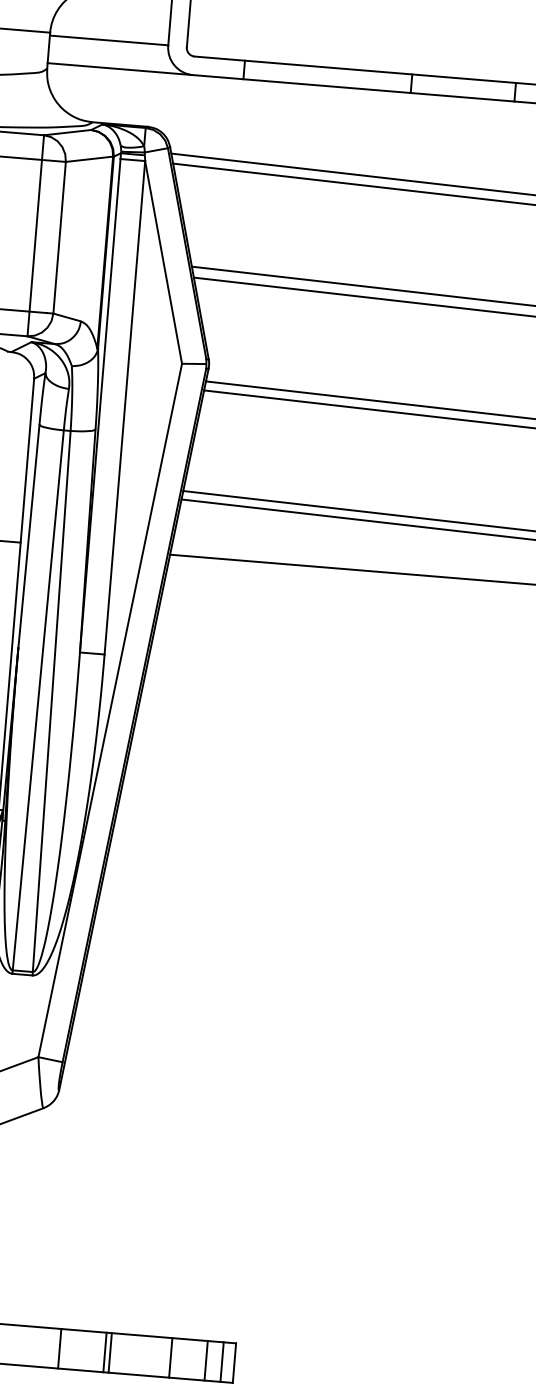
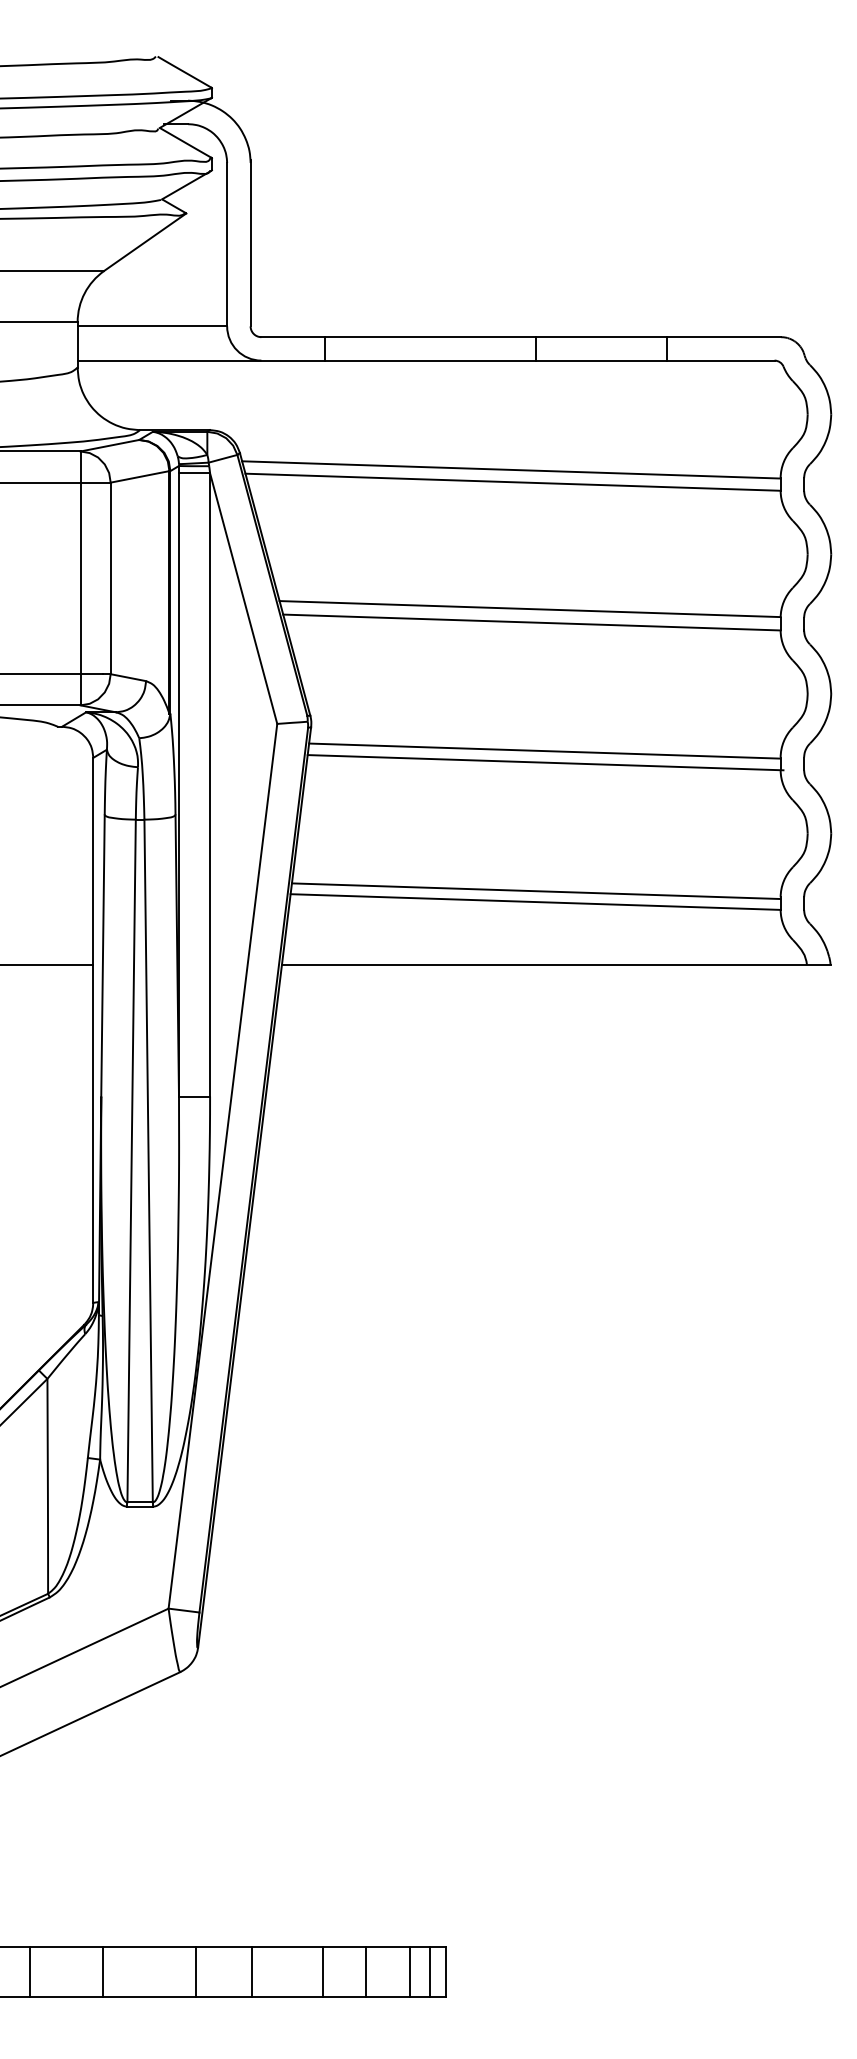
line: (59, 1348) -> (196, 1972), moved
line: (104, 1352) -> (251, 1972), moved
line: (110, 1353) -> (323, 1972), moved

